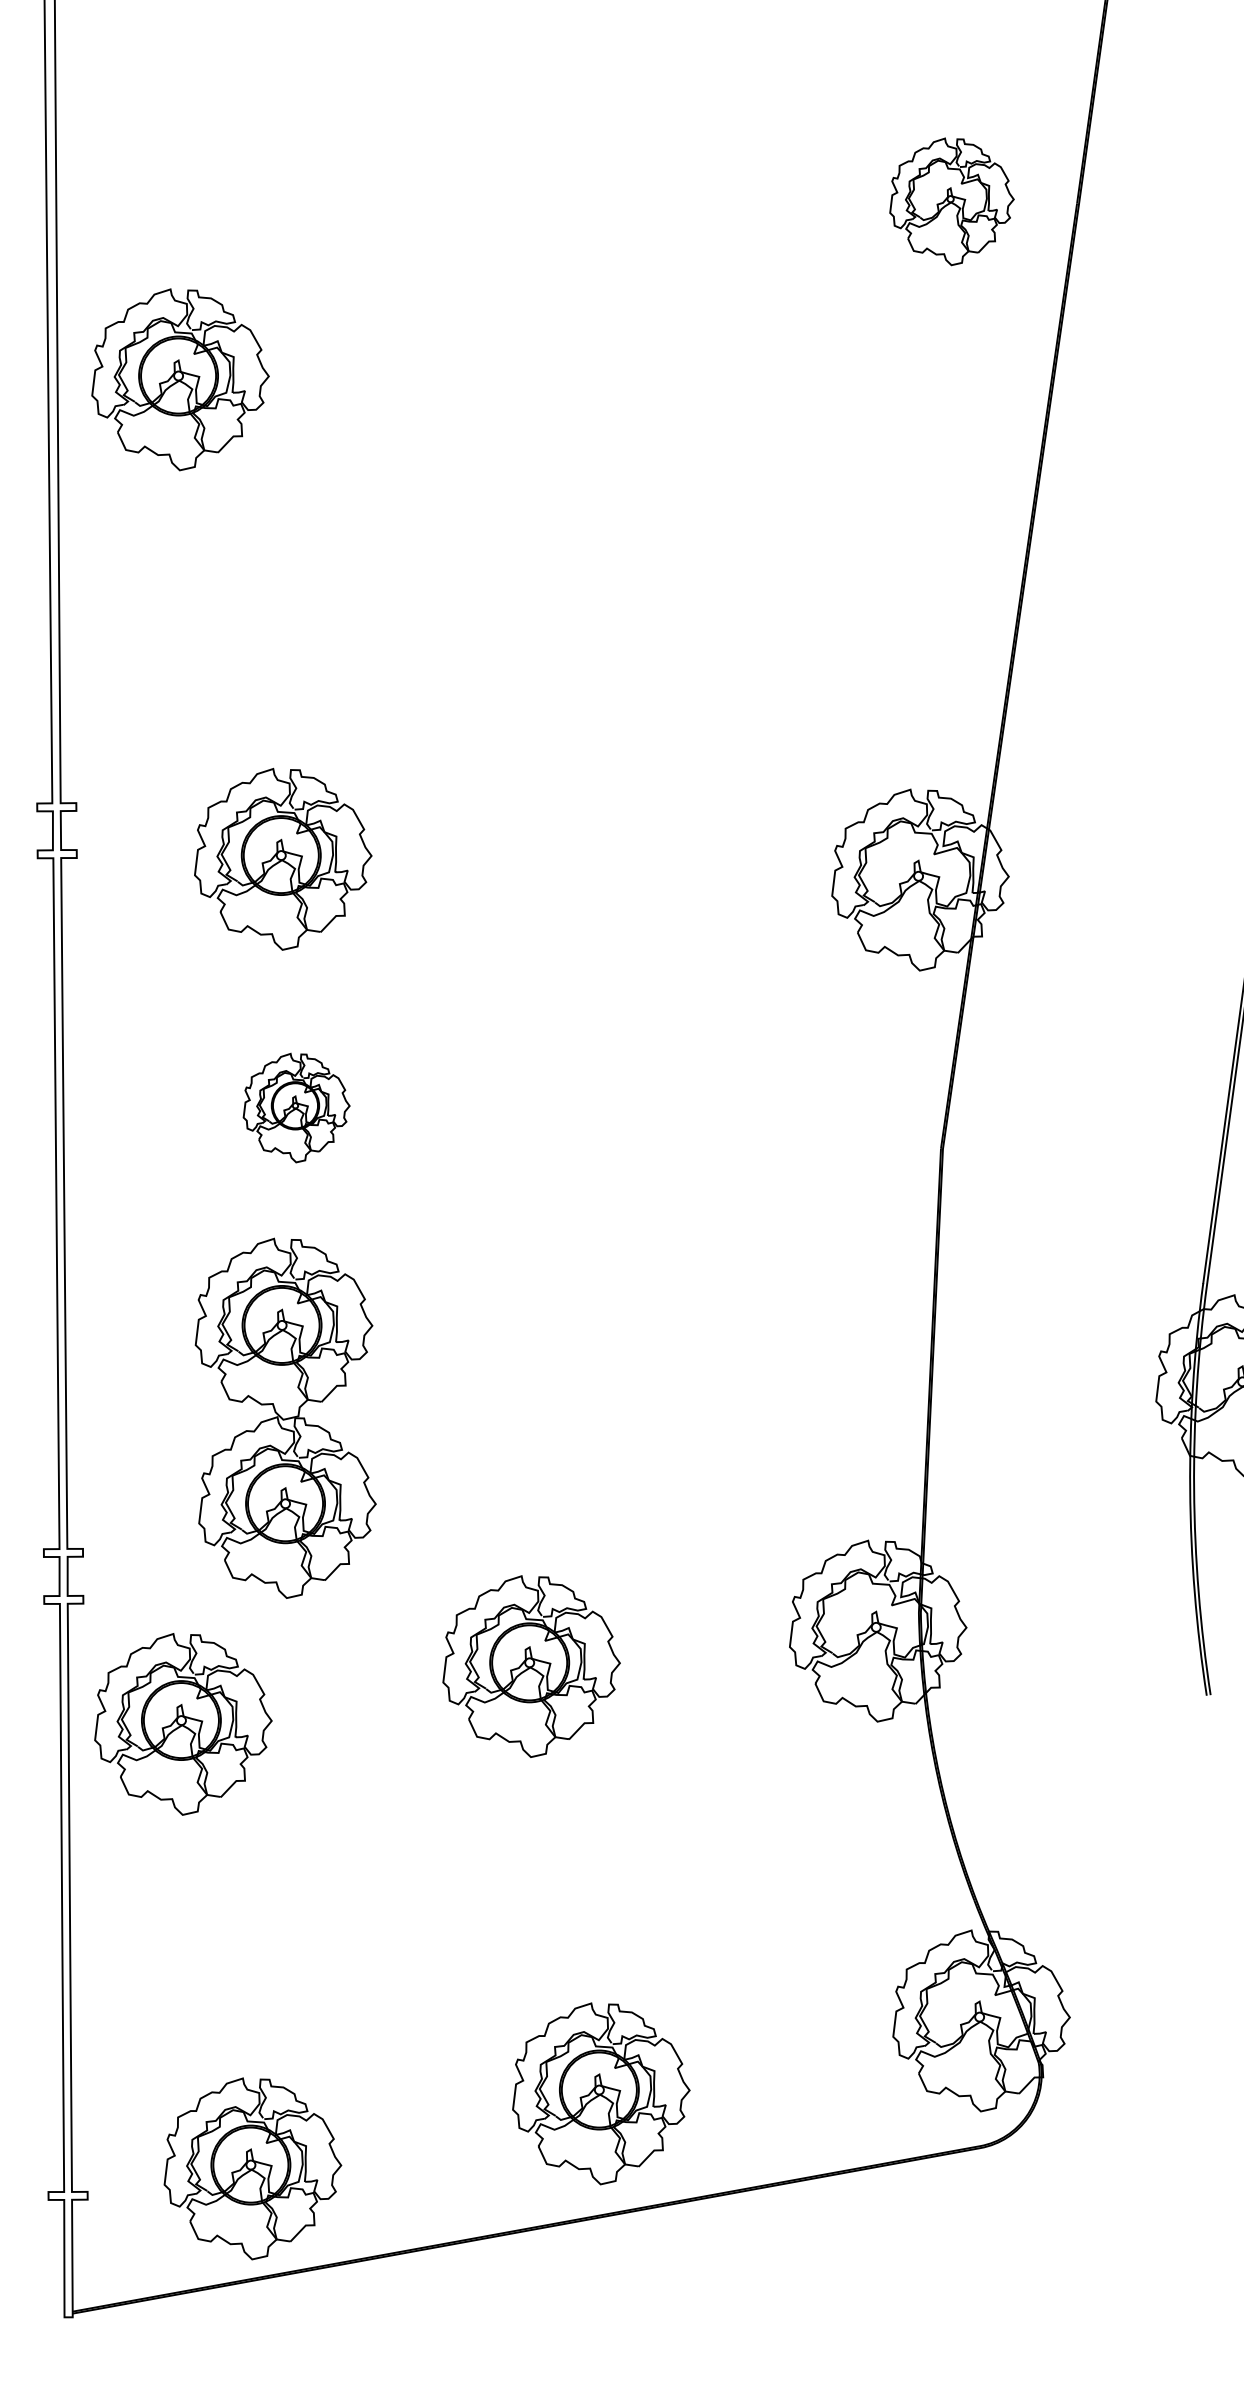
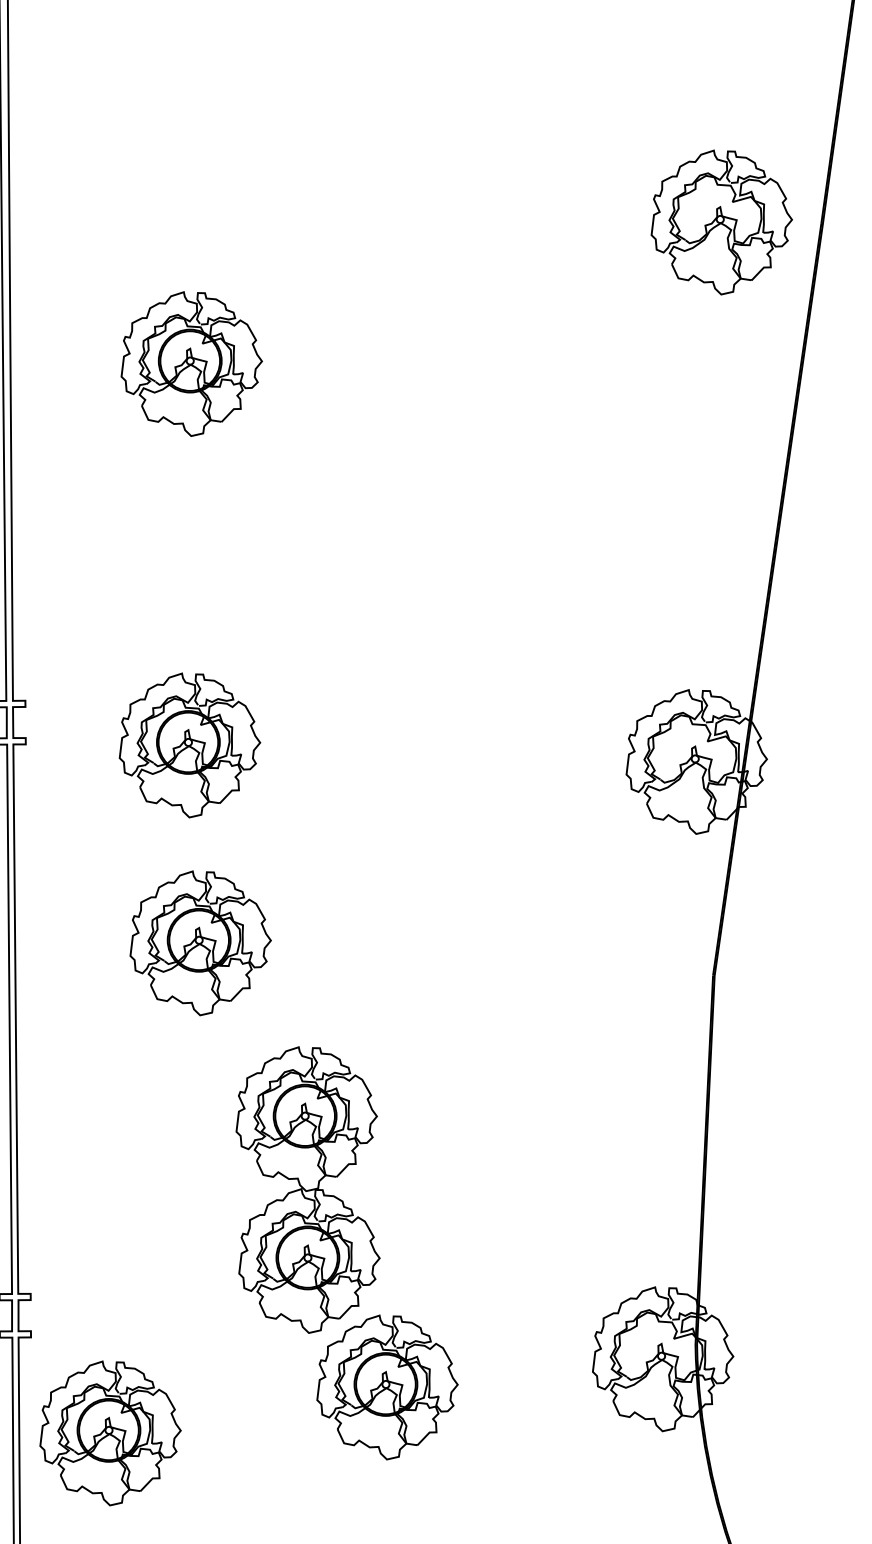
part: (951, 201) -> (721, 222), size x1.43
part: (180, 379) -> (191, 363), moved
part: (296, 1107) -> (200, 942), size x1.67
part: (285, 1417) -> (307, 1189), moved

